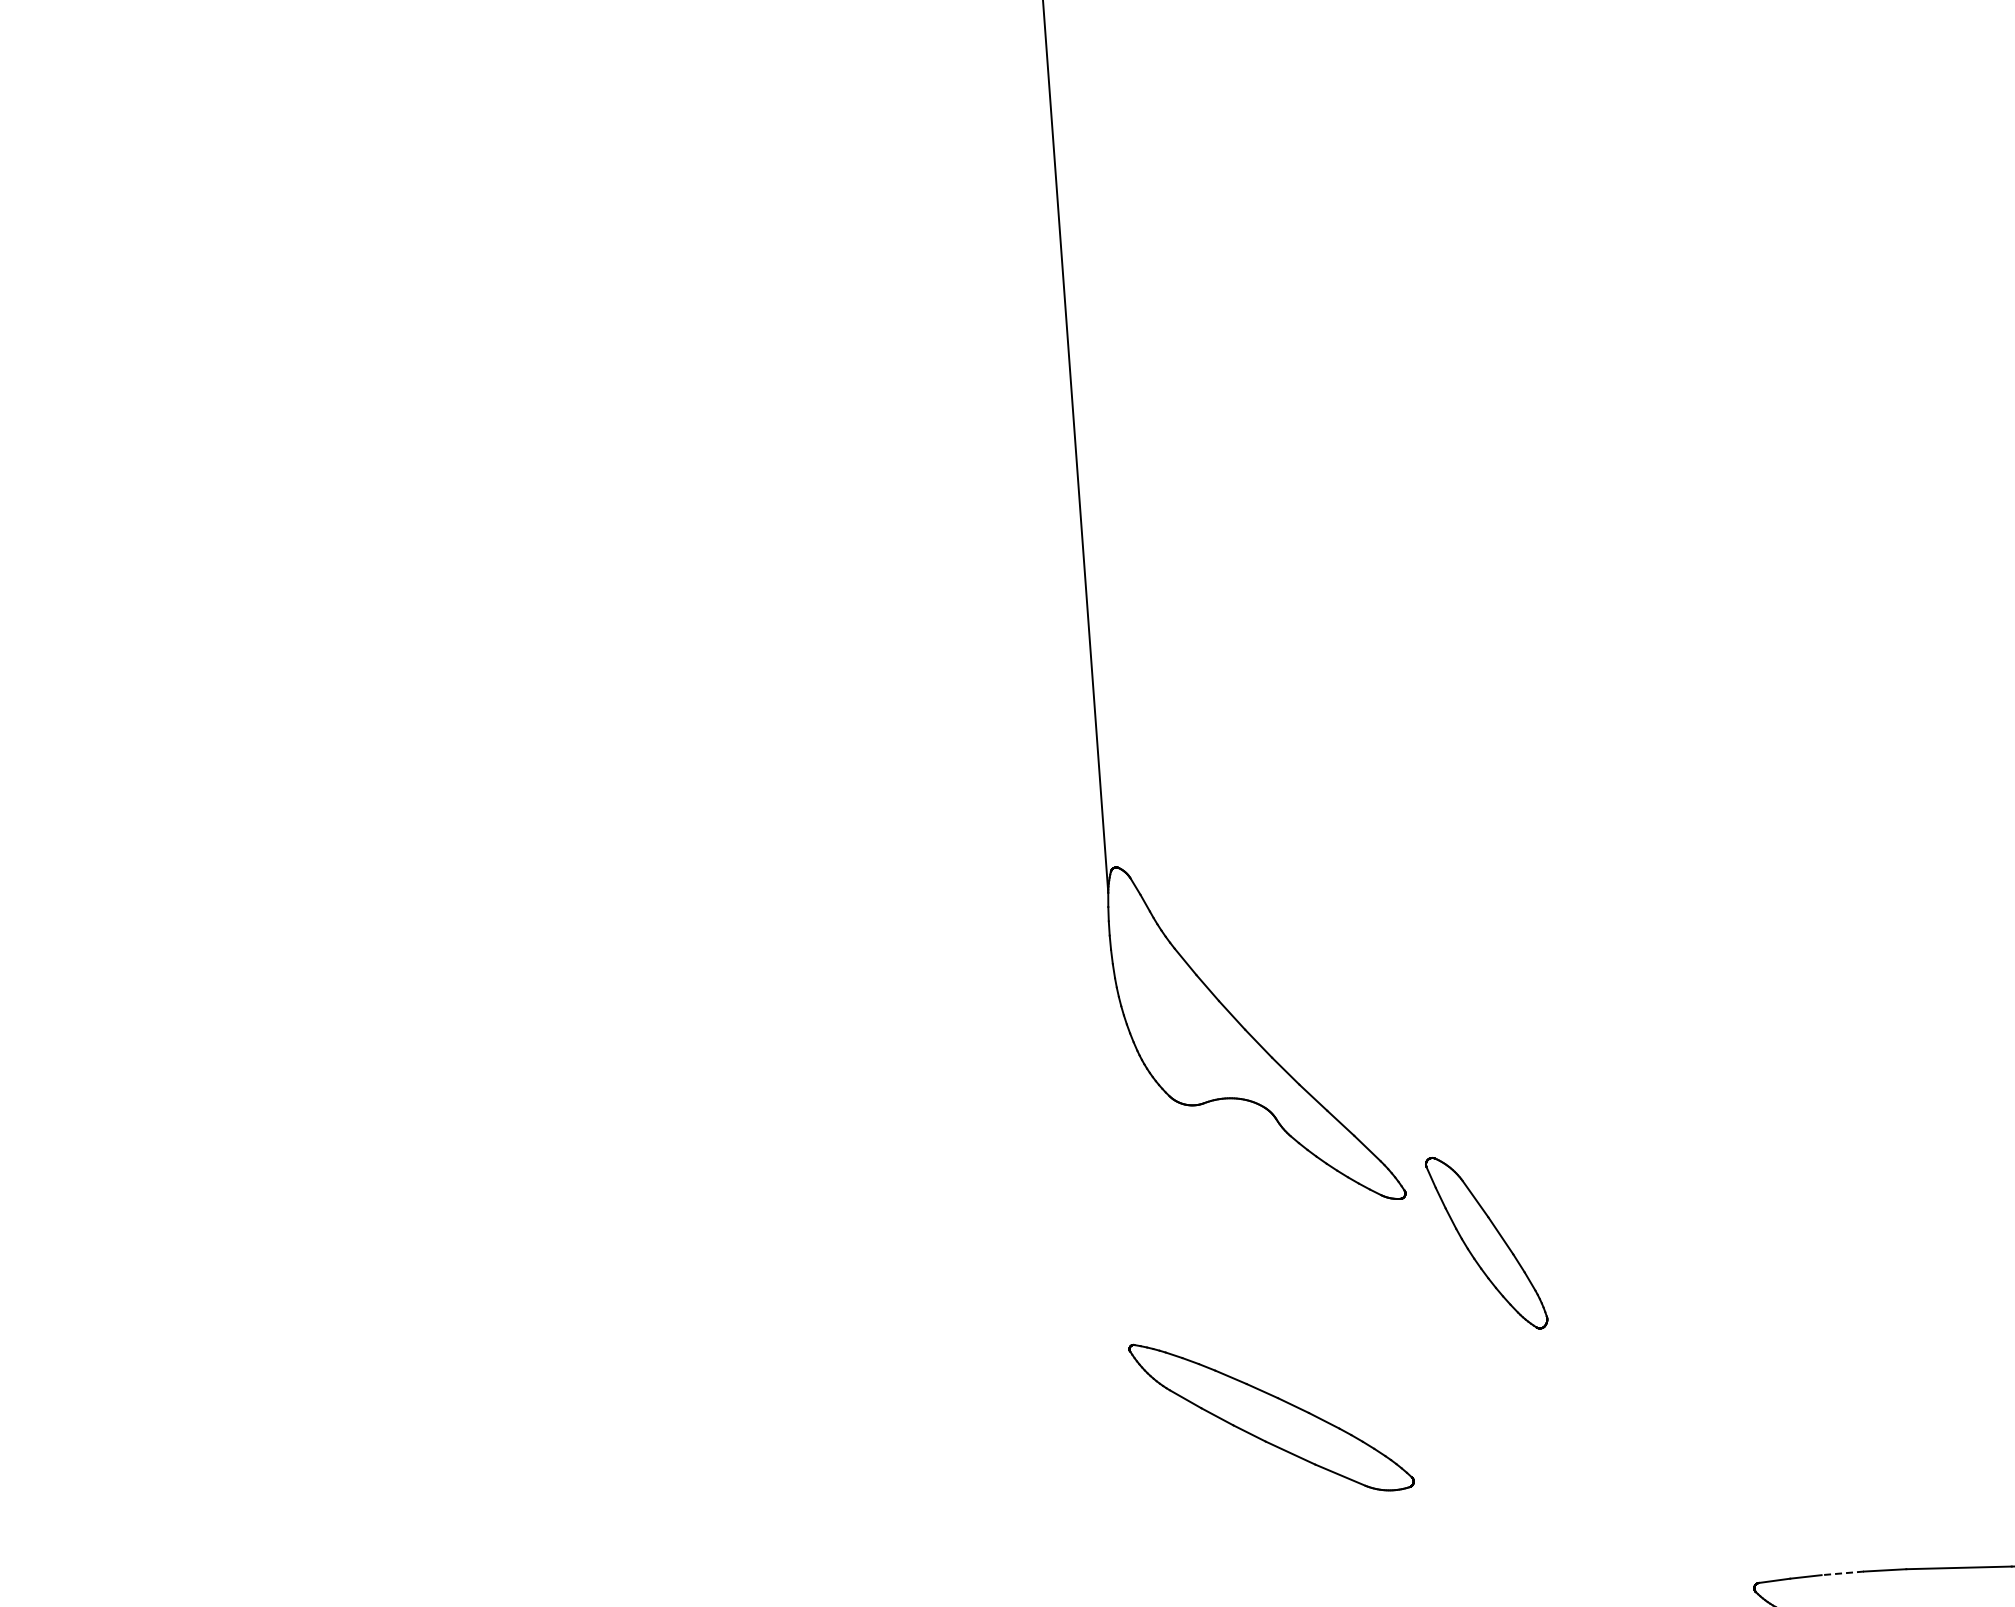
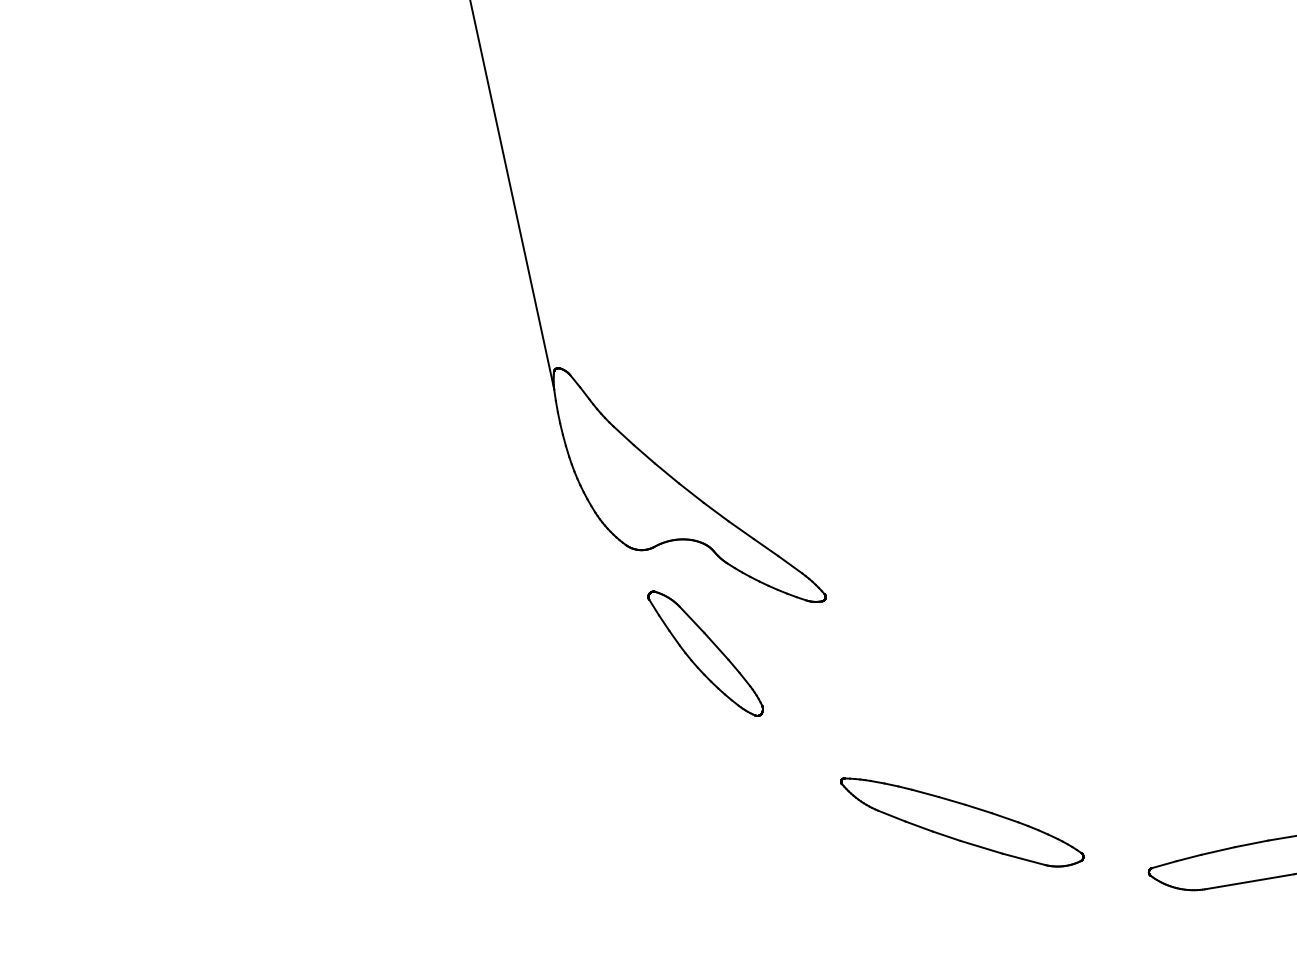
part: (1486, 1243) -> (705, 654), moved
part: (1271, 1417) -> (962, 821), moved
line: (1842, 1573) -> (1217, 851), dashed -> solid

